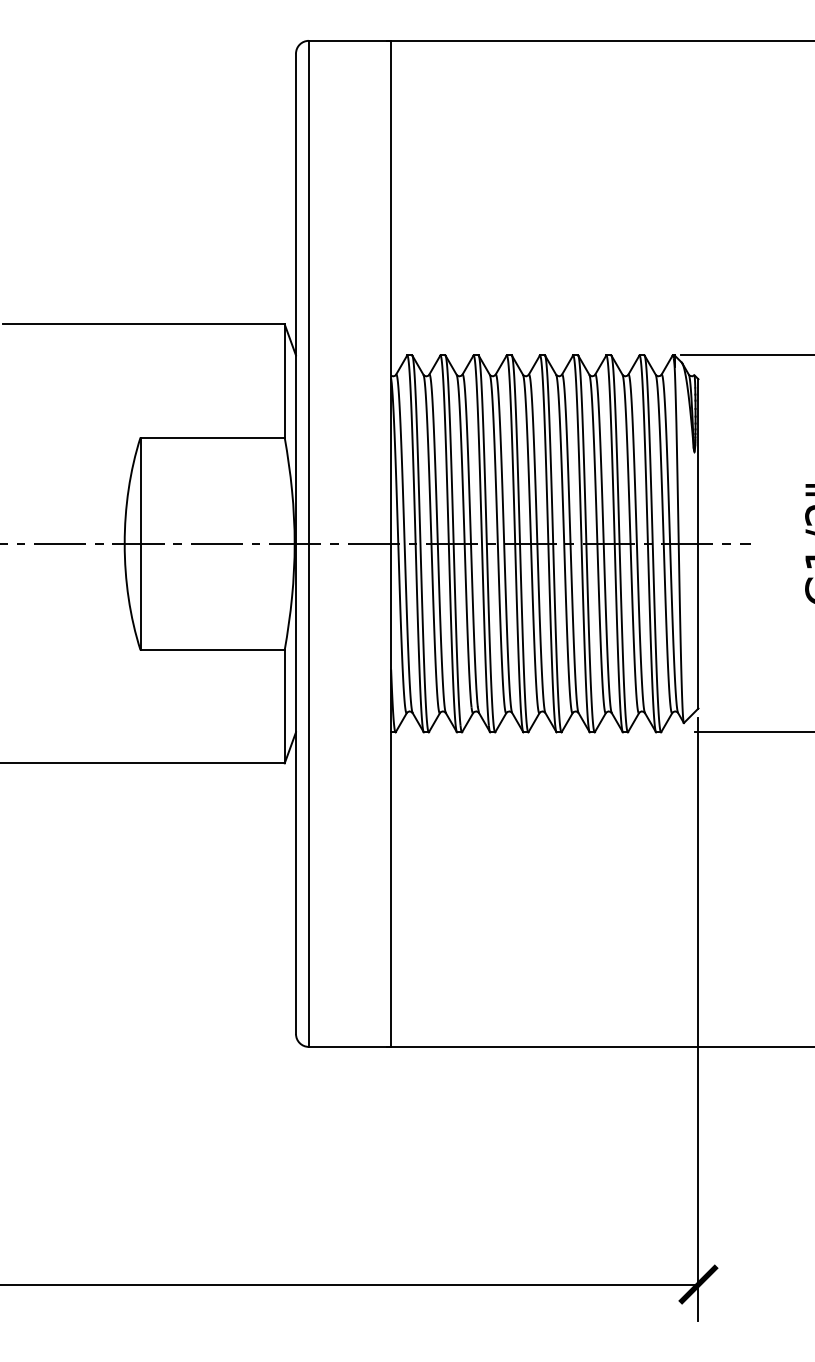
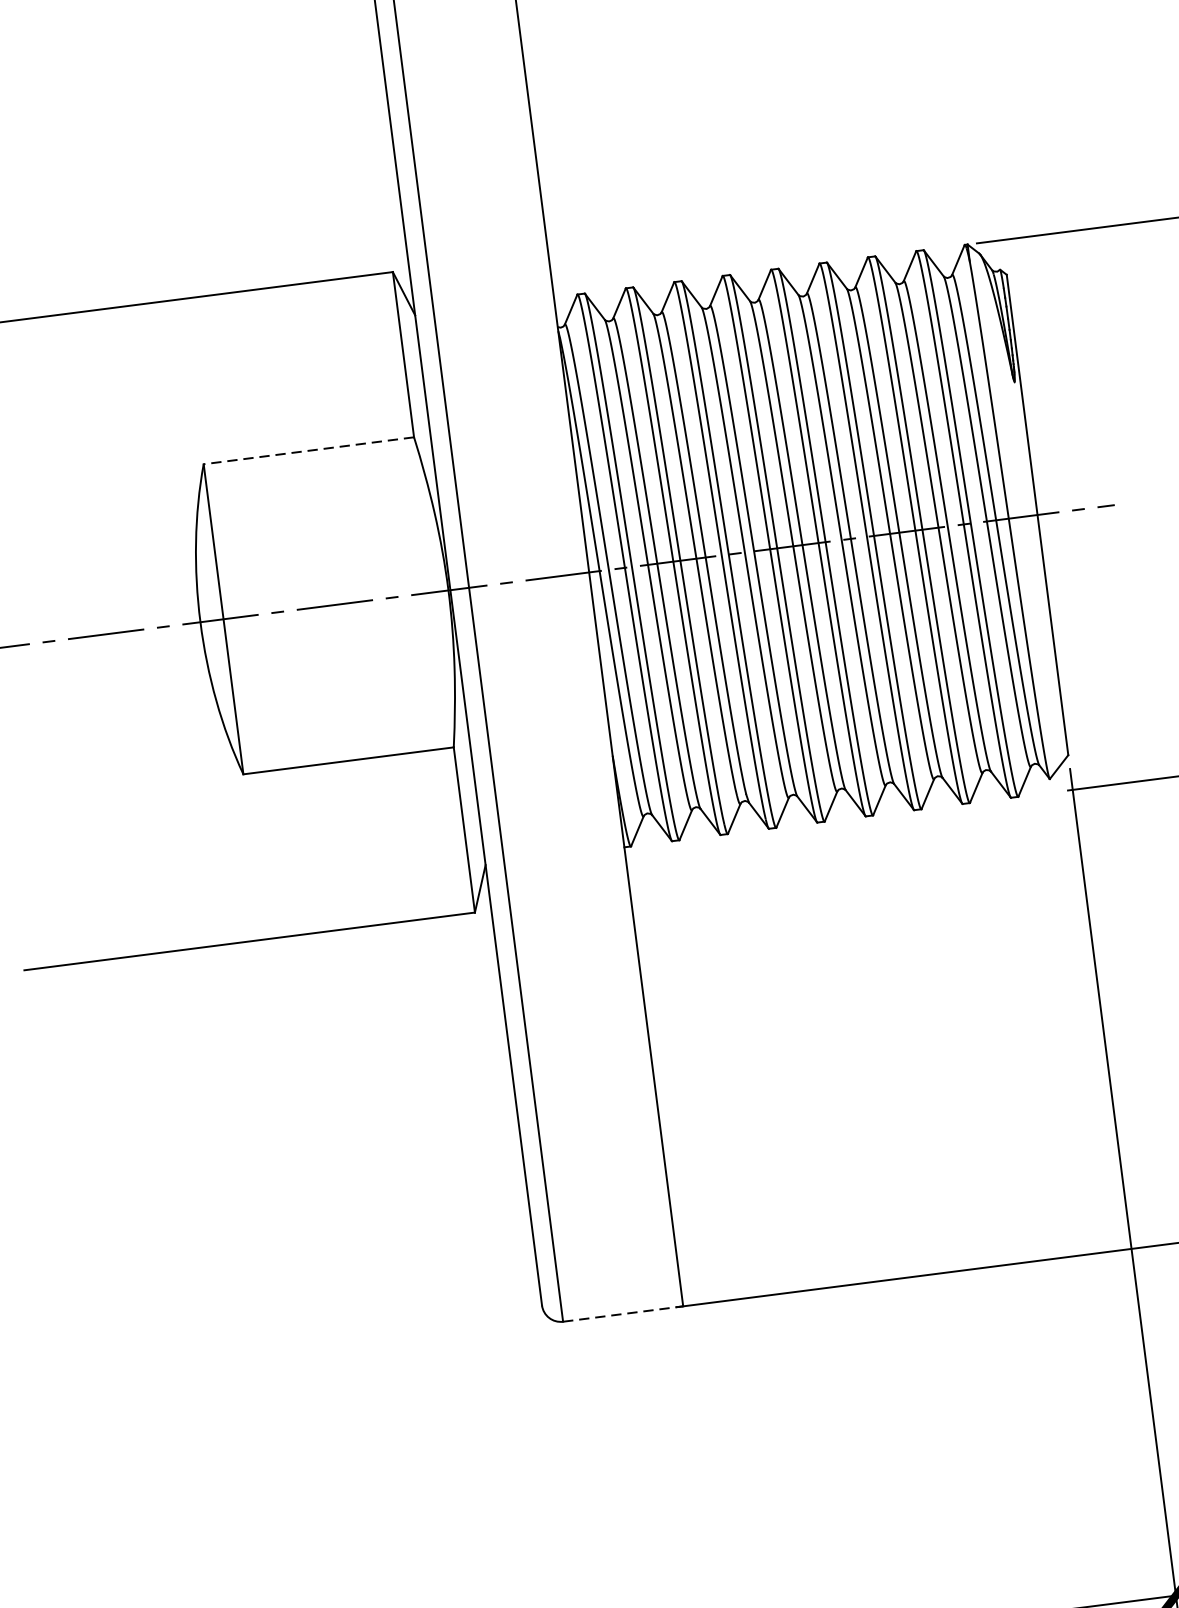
line: (212, 437) -> (308, 450), solid -> dashed
line: (350, 1046) -> (623, 1313), solid -> dashed

